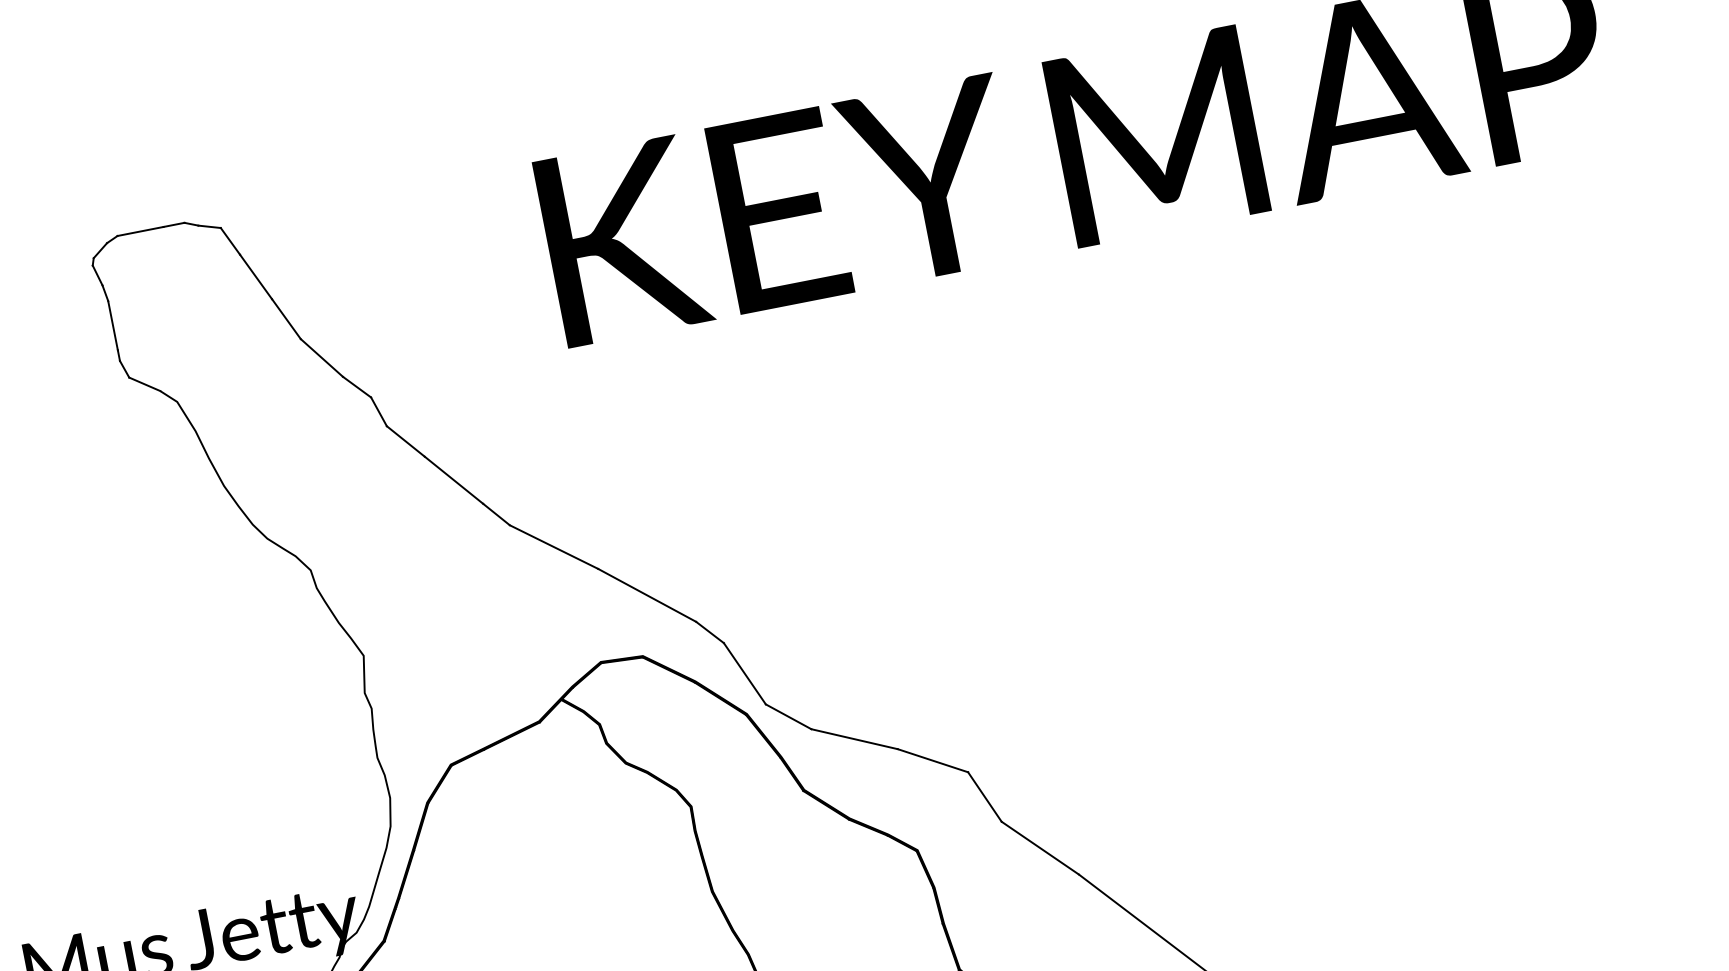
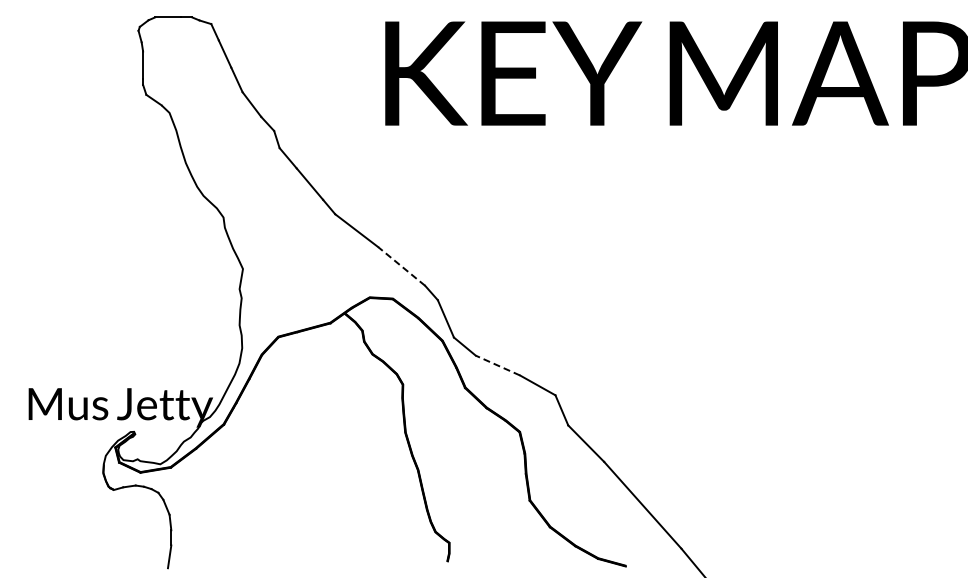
line: (646, 595) -> (401, 266), solid -> dashed
line: (853, 739) -> (497, 365), solid -> dashed

